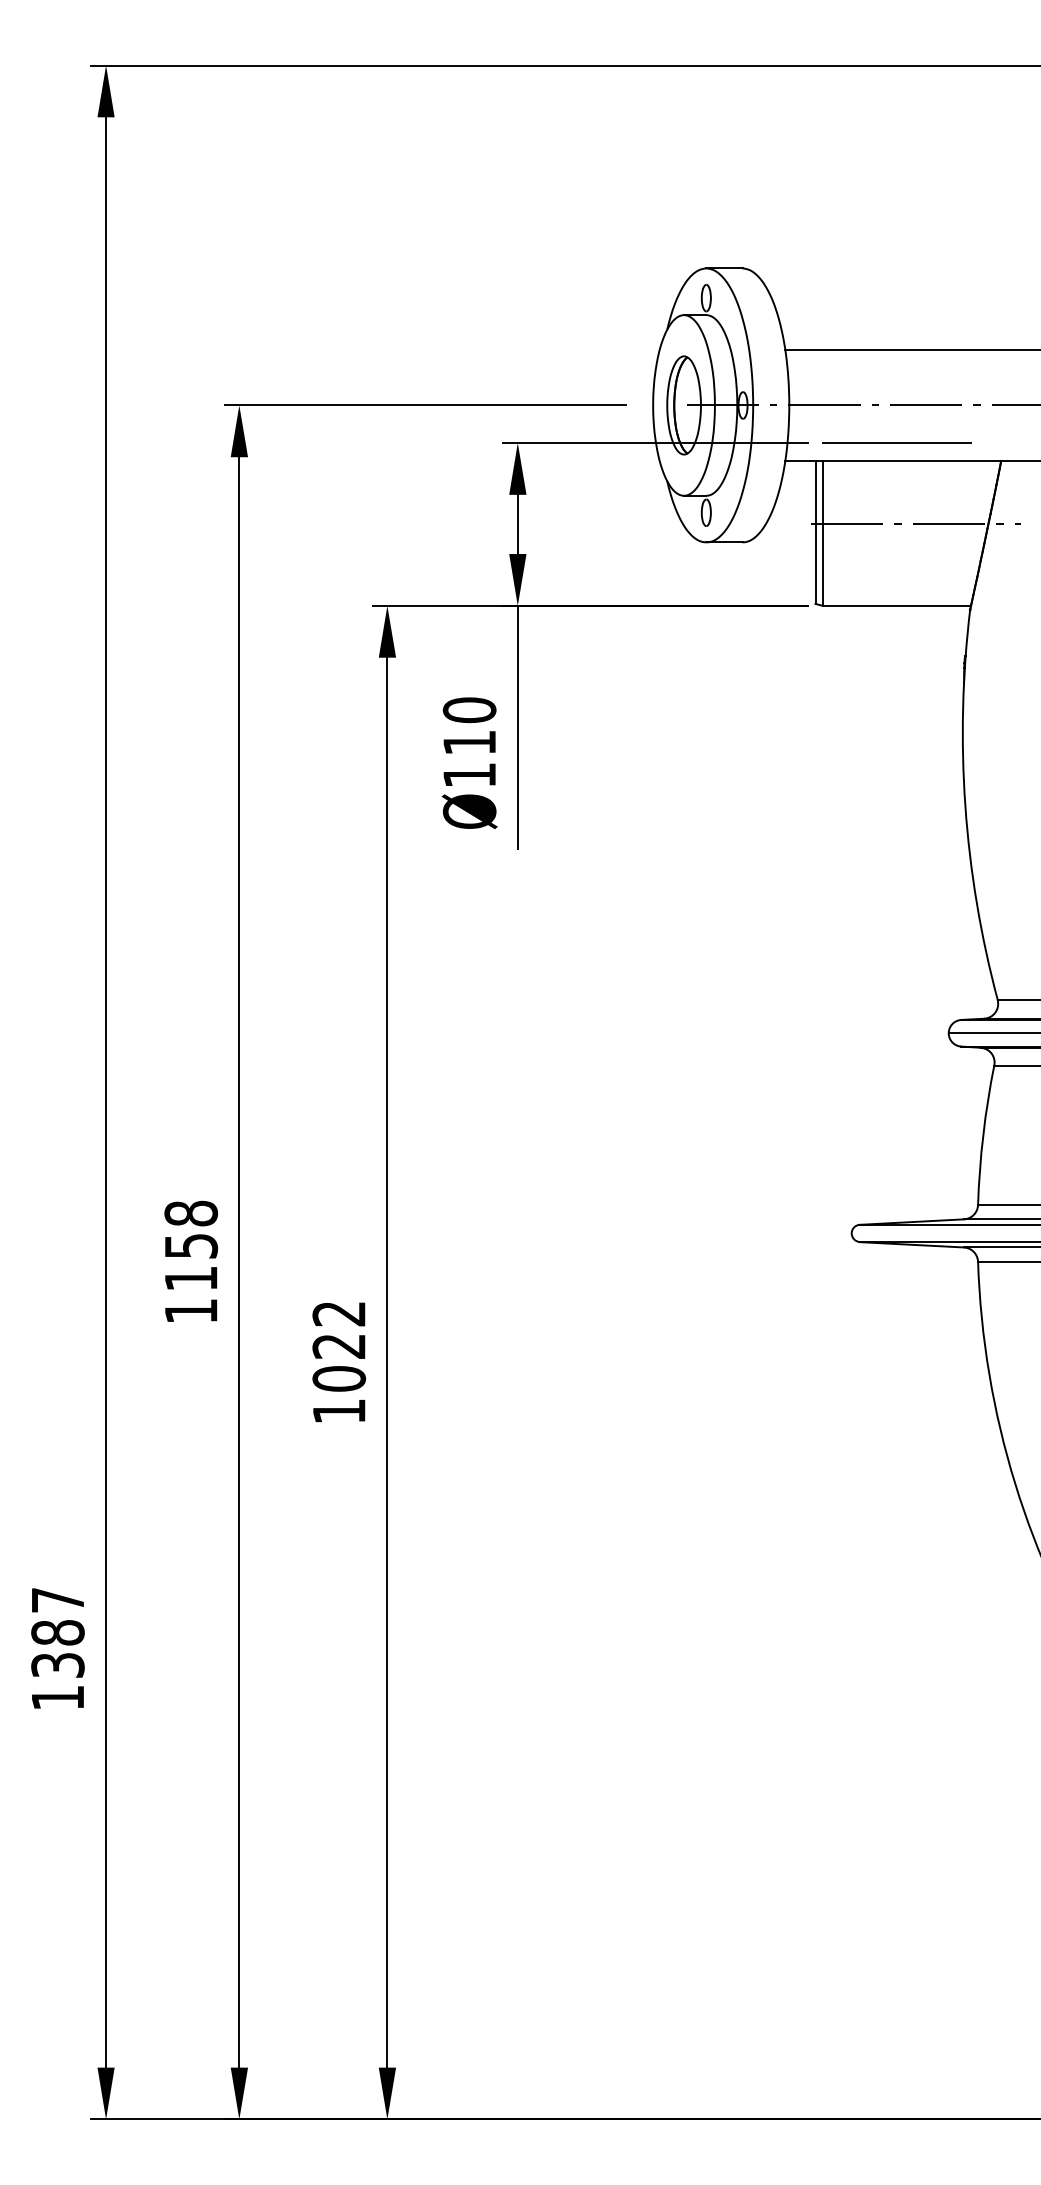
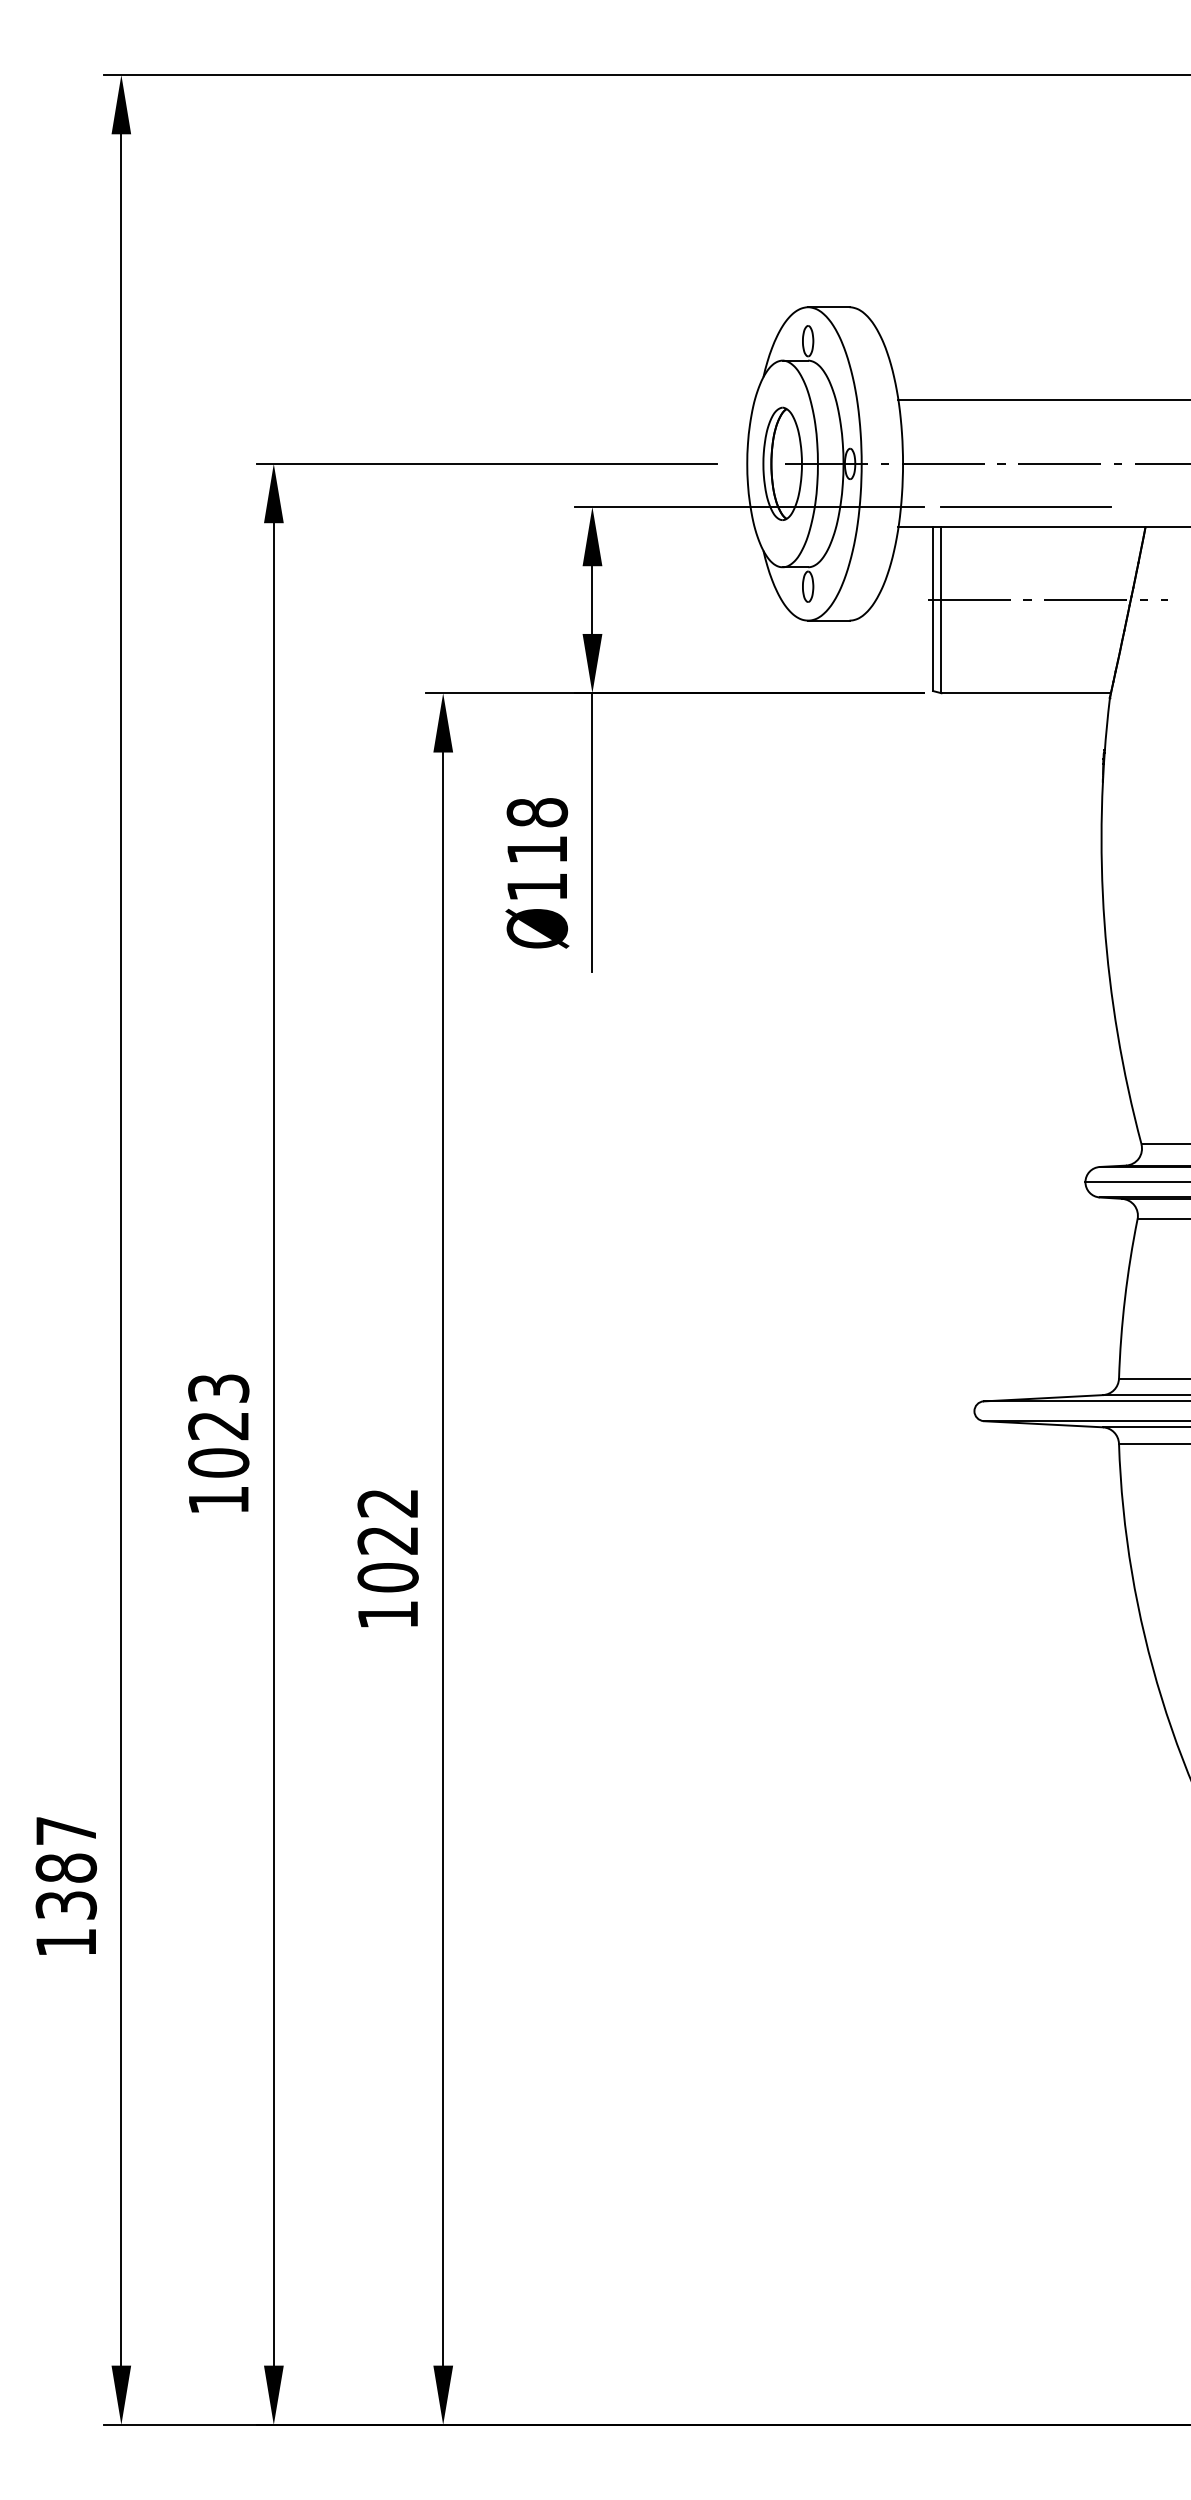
text: (469, 710) -> (537, 812), Ø110 -> Ø118
text: (191, 1245) -> (219, 1425), 1158 -> 1023

